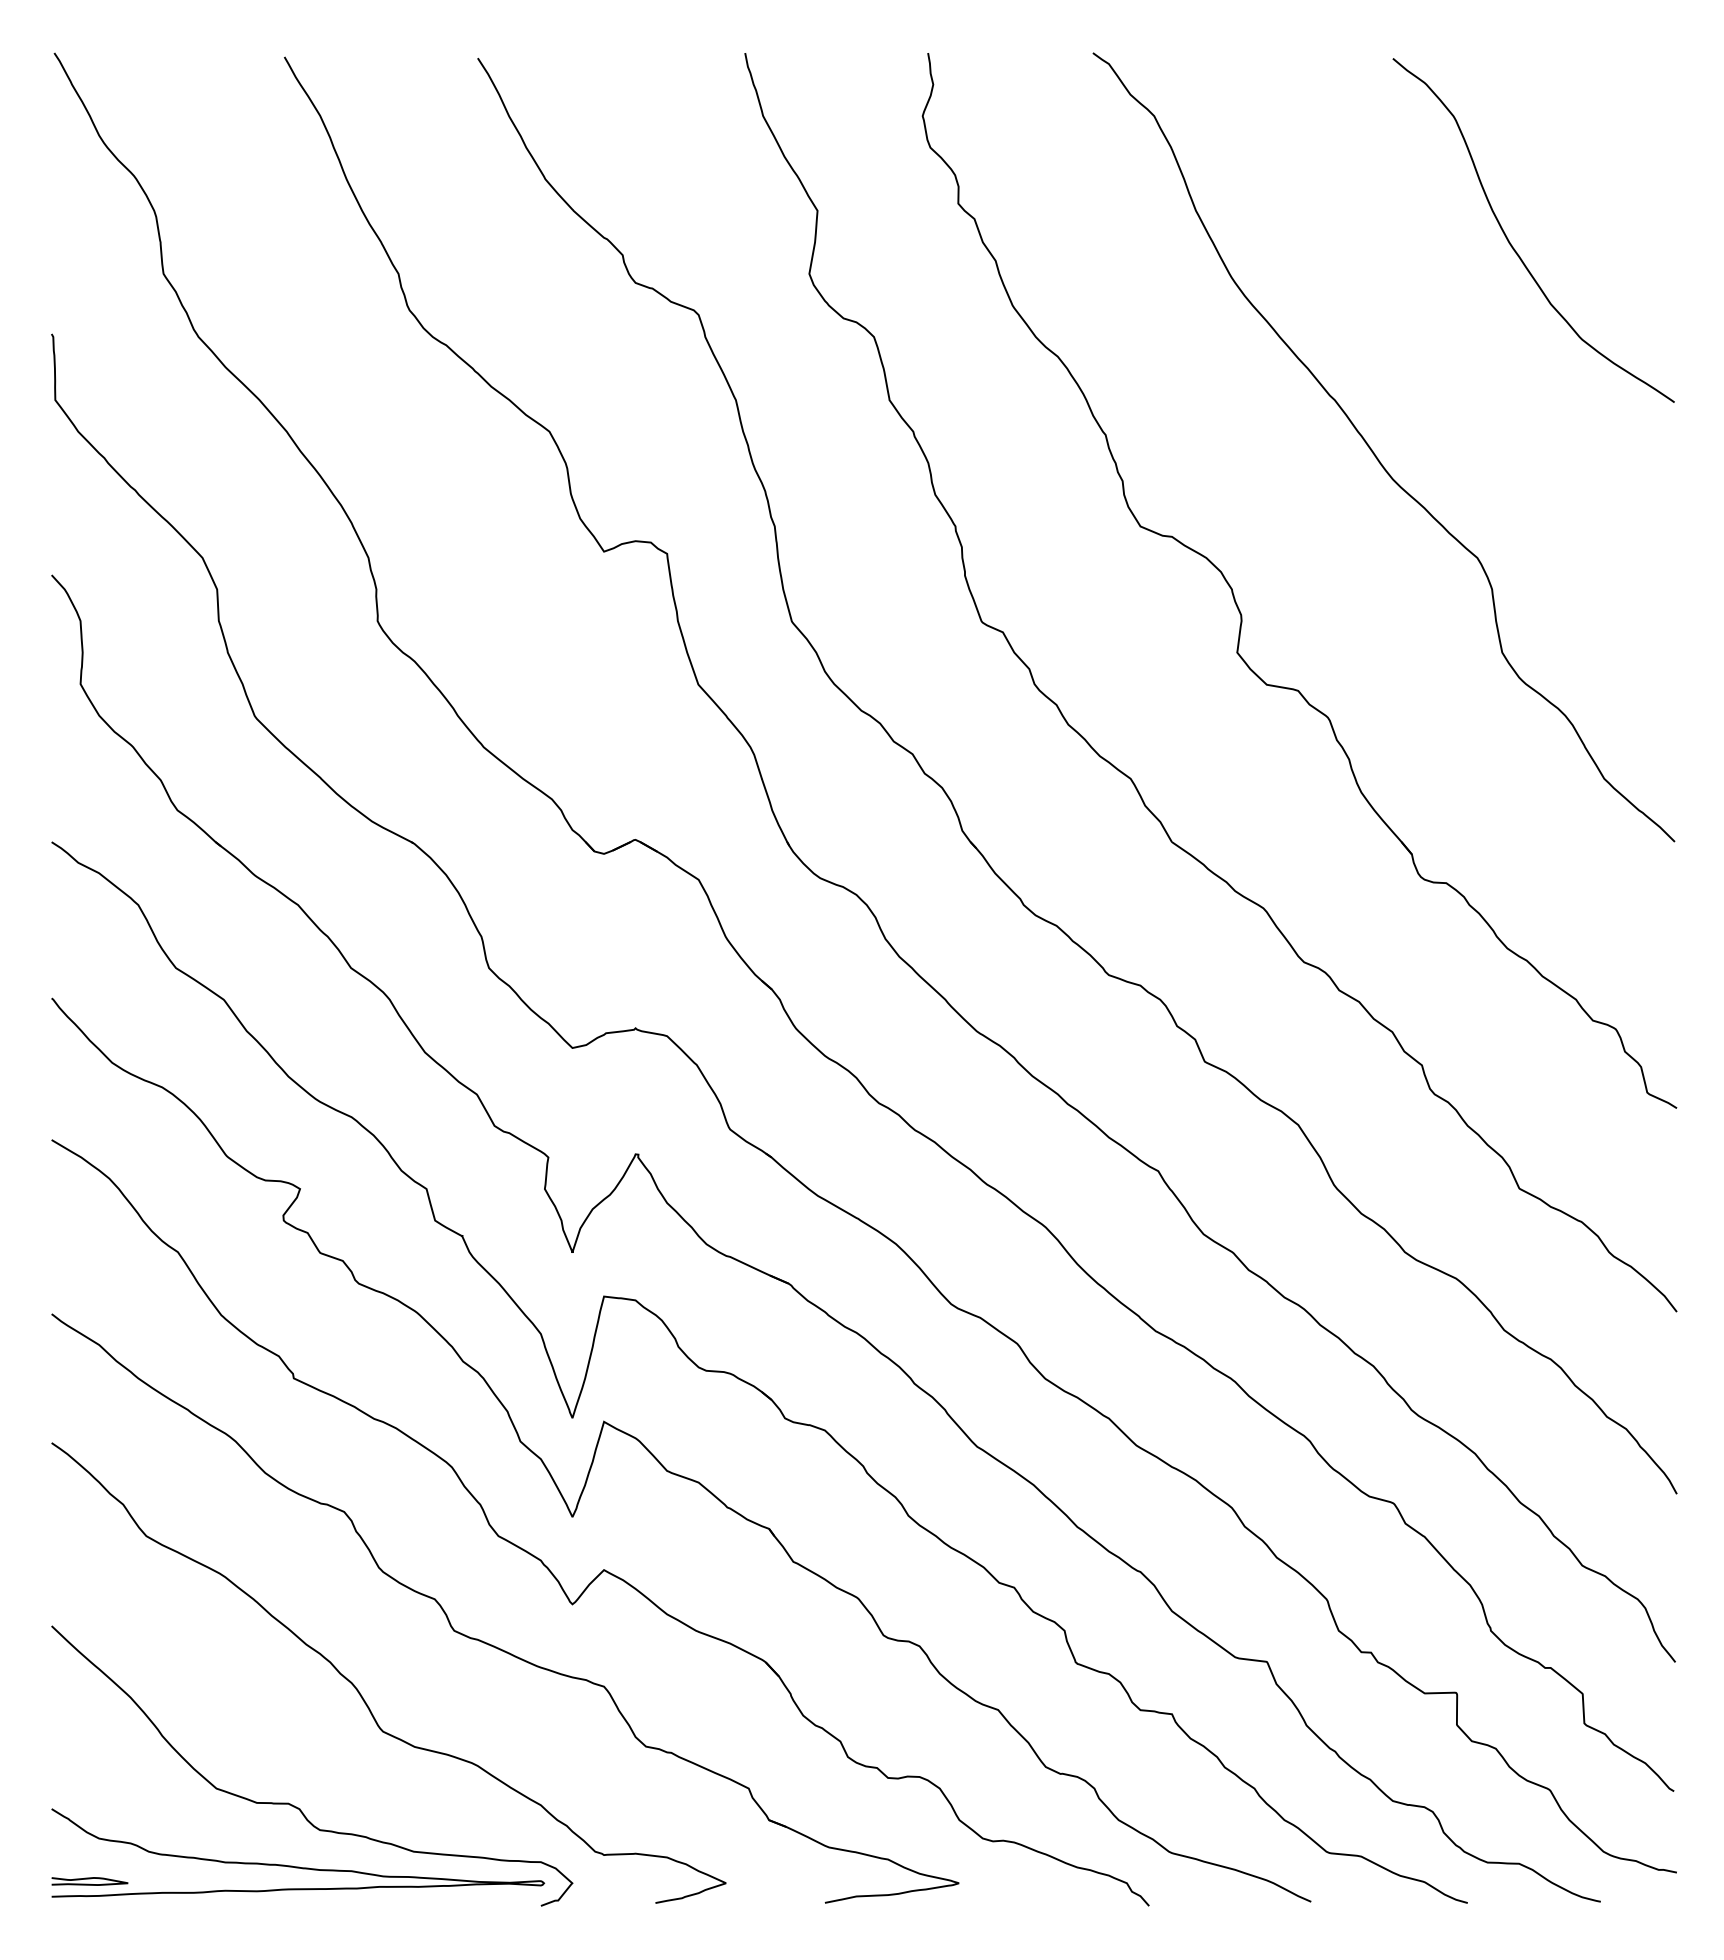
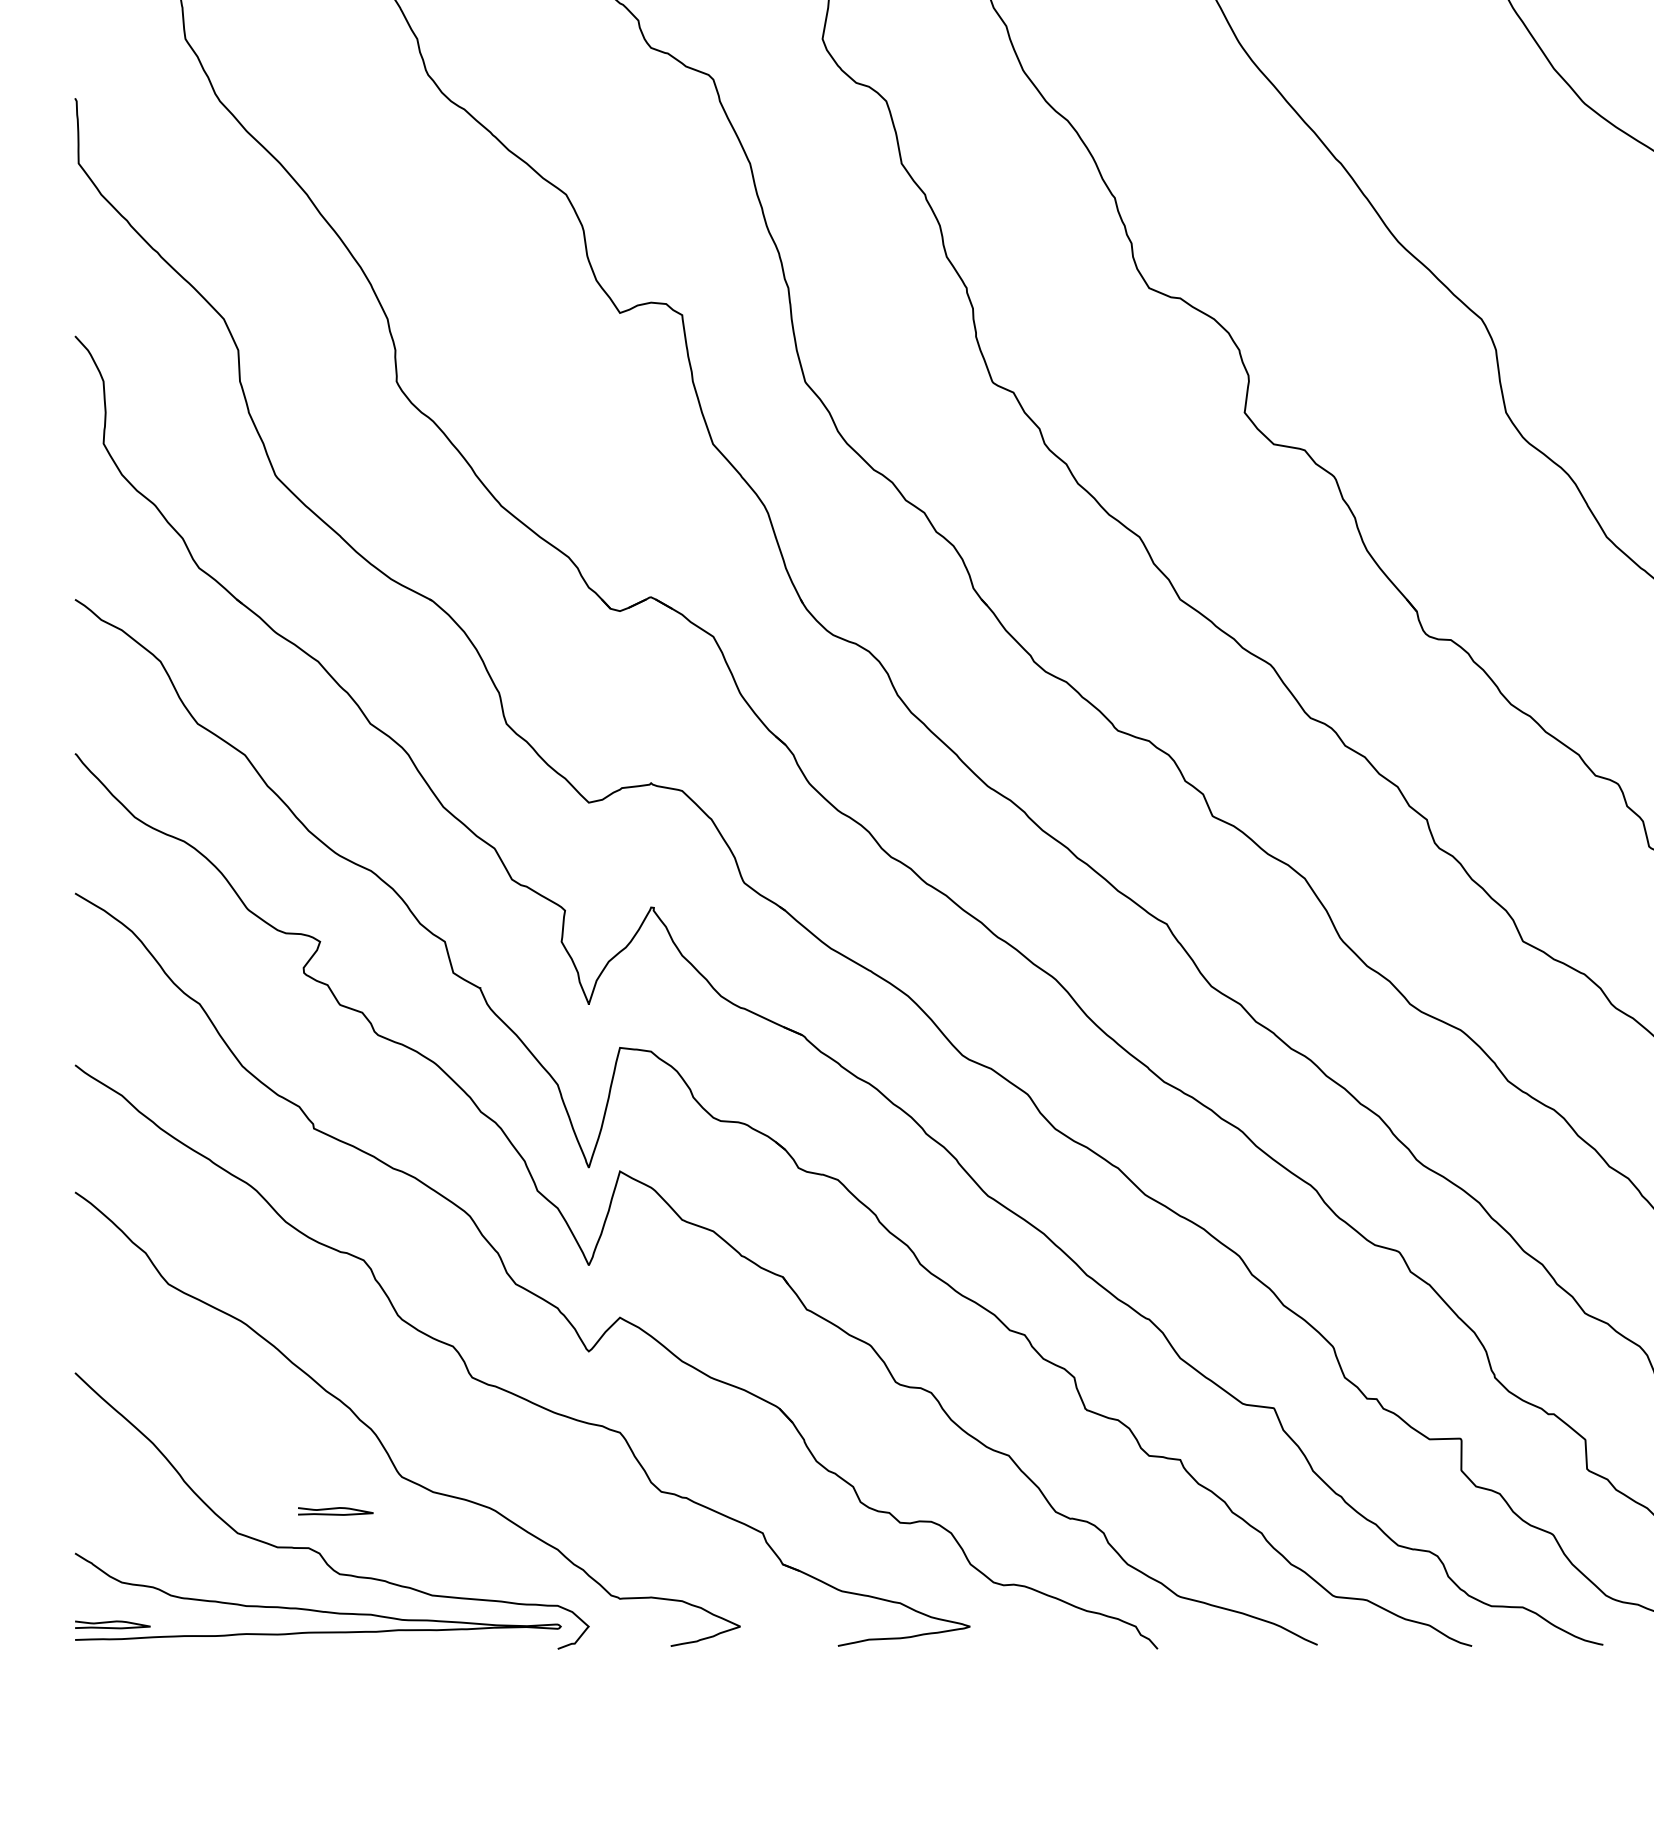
curve: (315, 1764) -> (335, 1509), added

